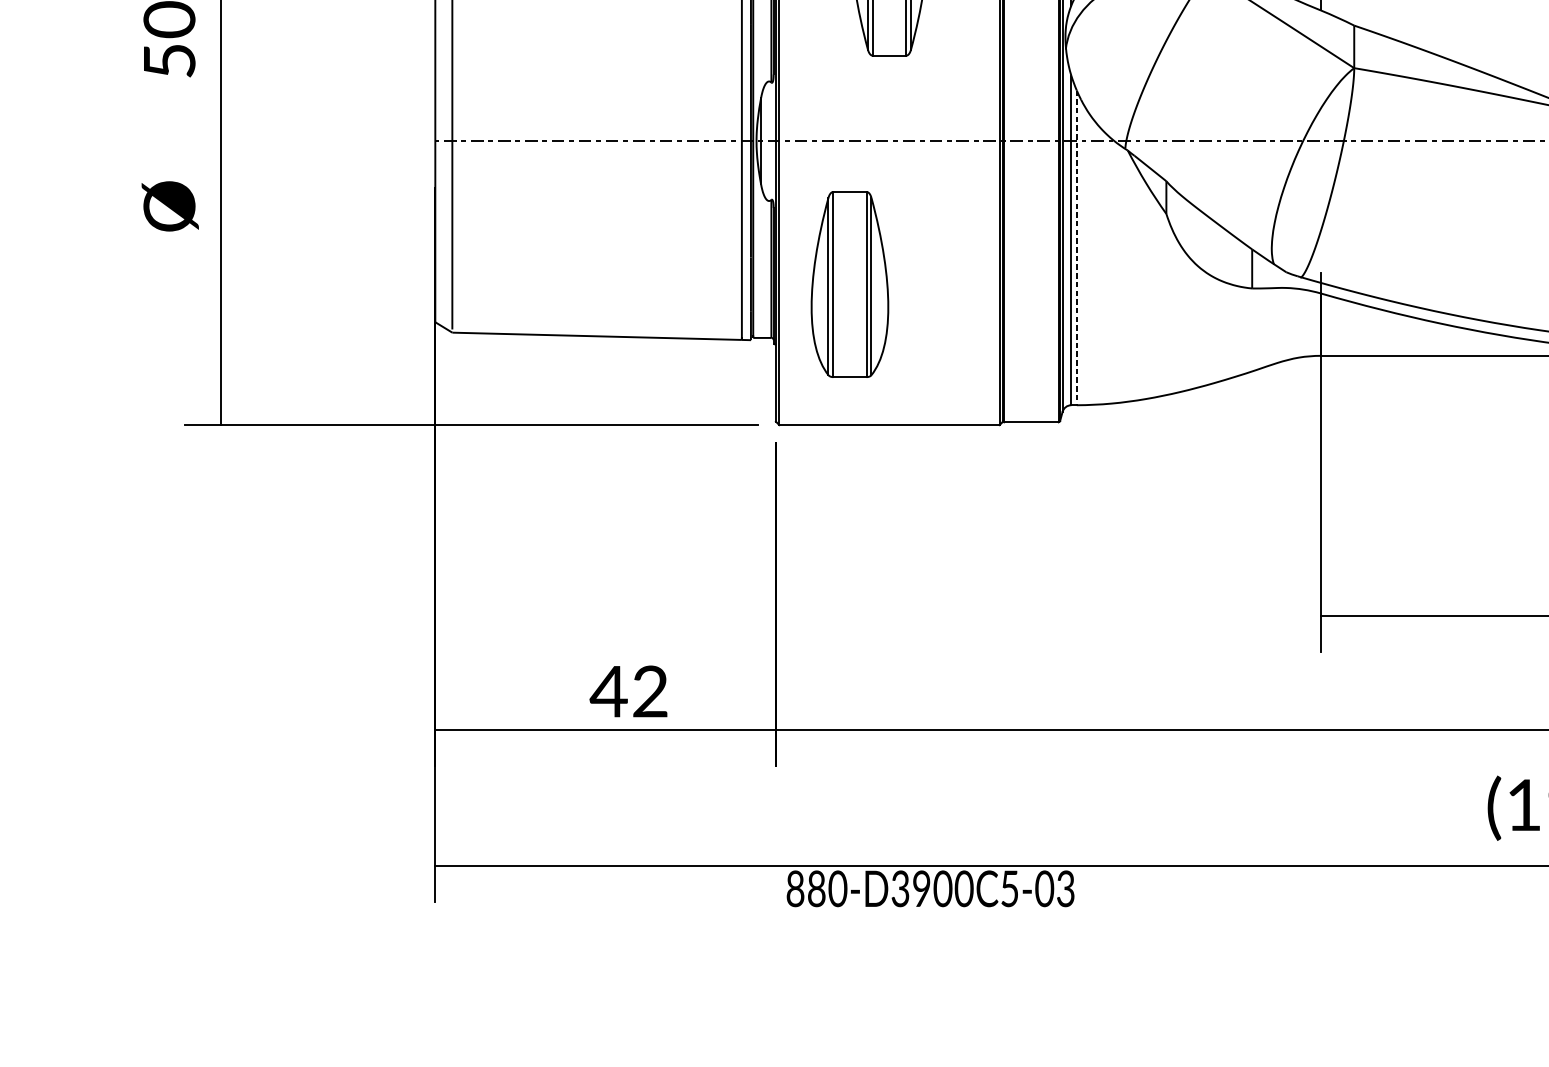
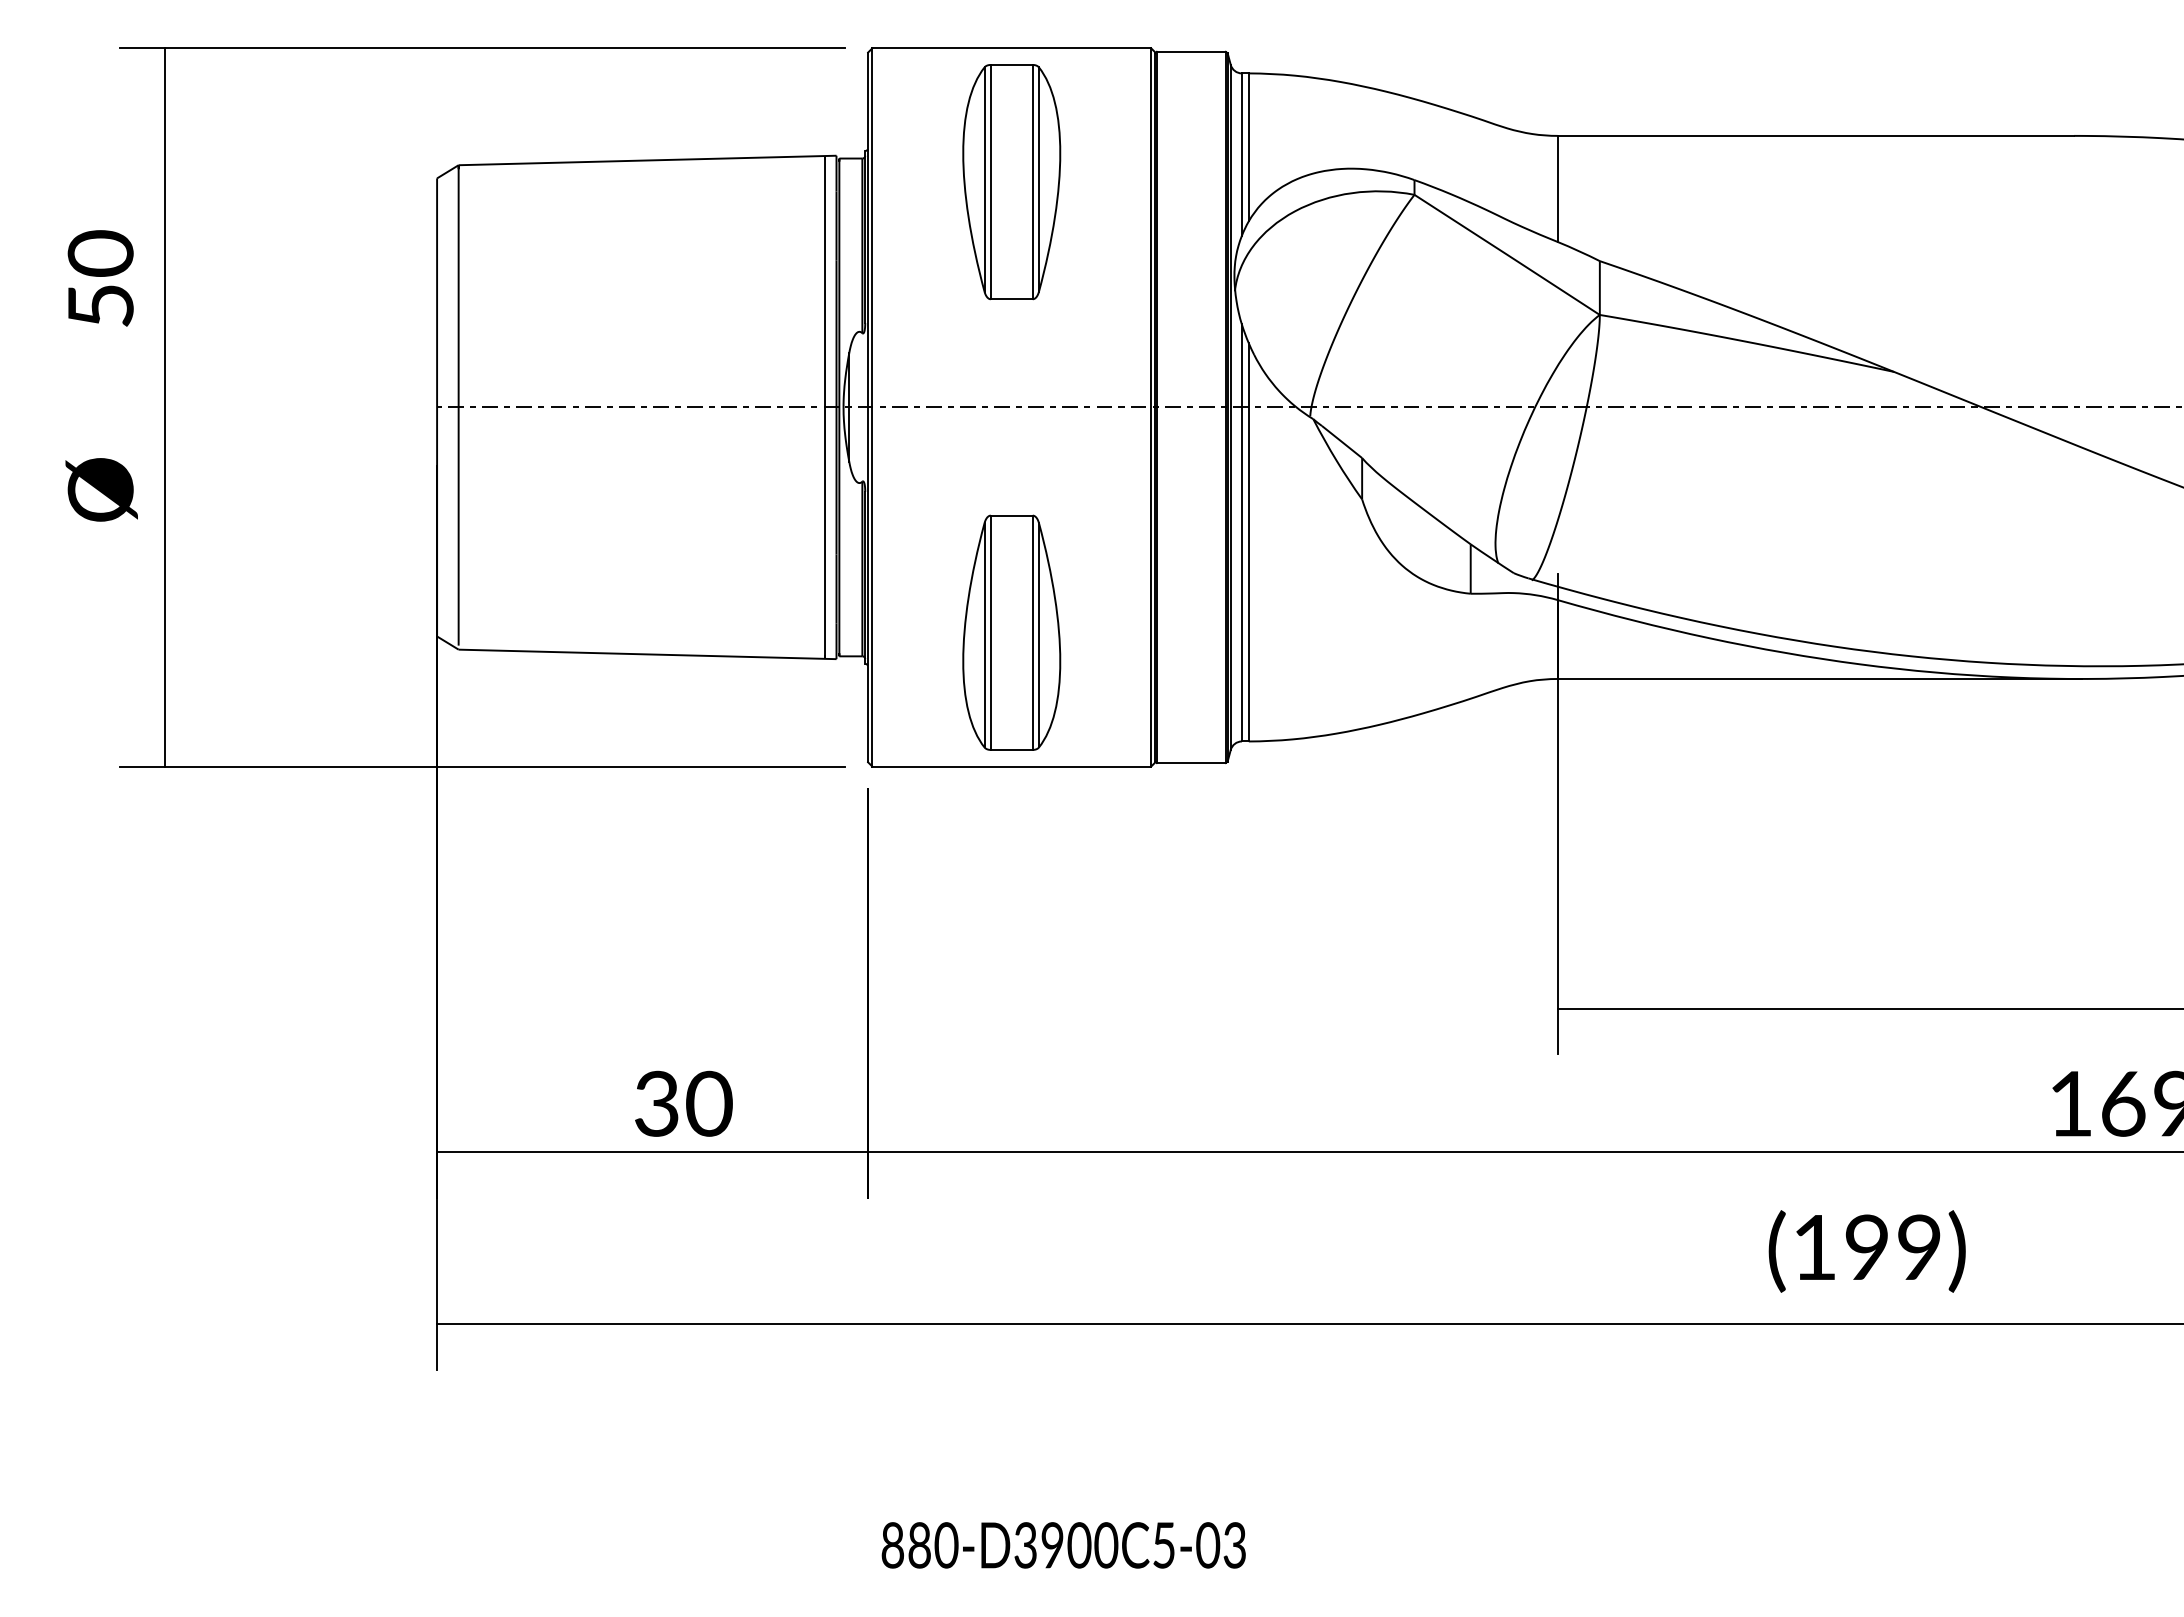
line: (1076, 247) -> (1248, 542), dashed -> solid
part: (849, 284) -> (1011, 632), moved
text: (629, 691) -> (682, 1103), 42 -> 30
text: (930, 888) -> (1063, 1545), moved

